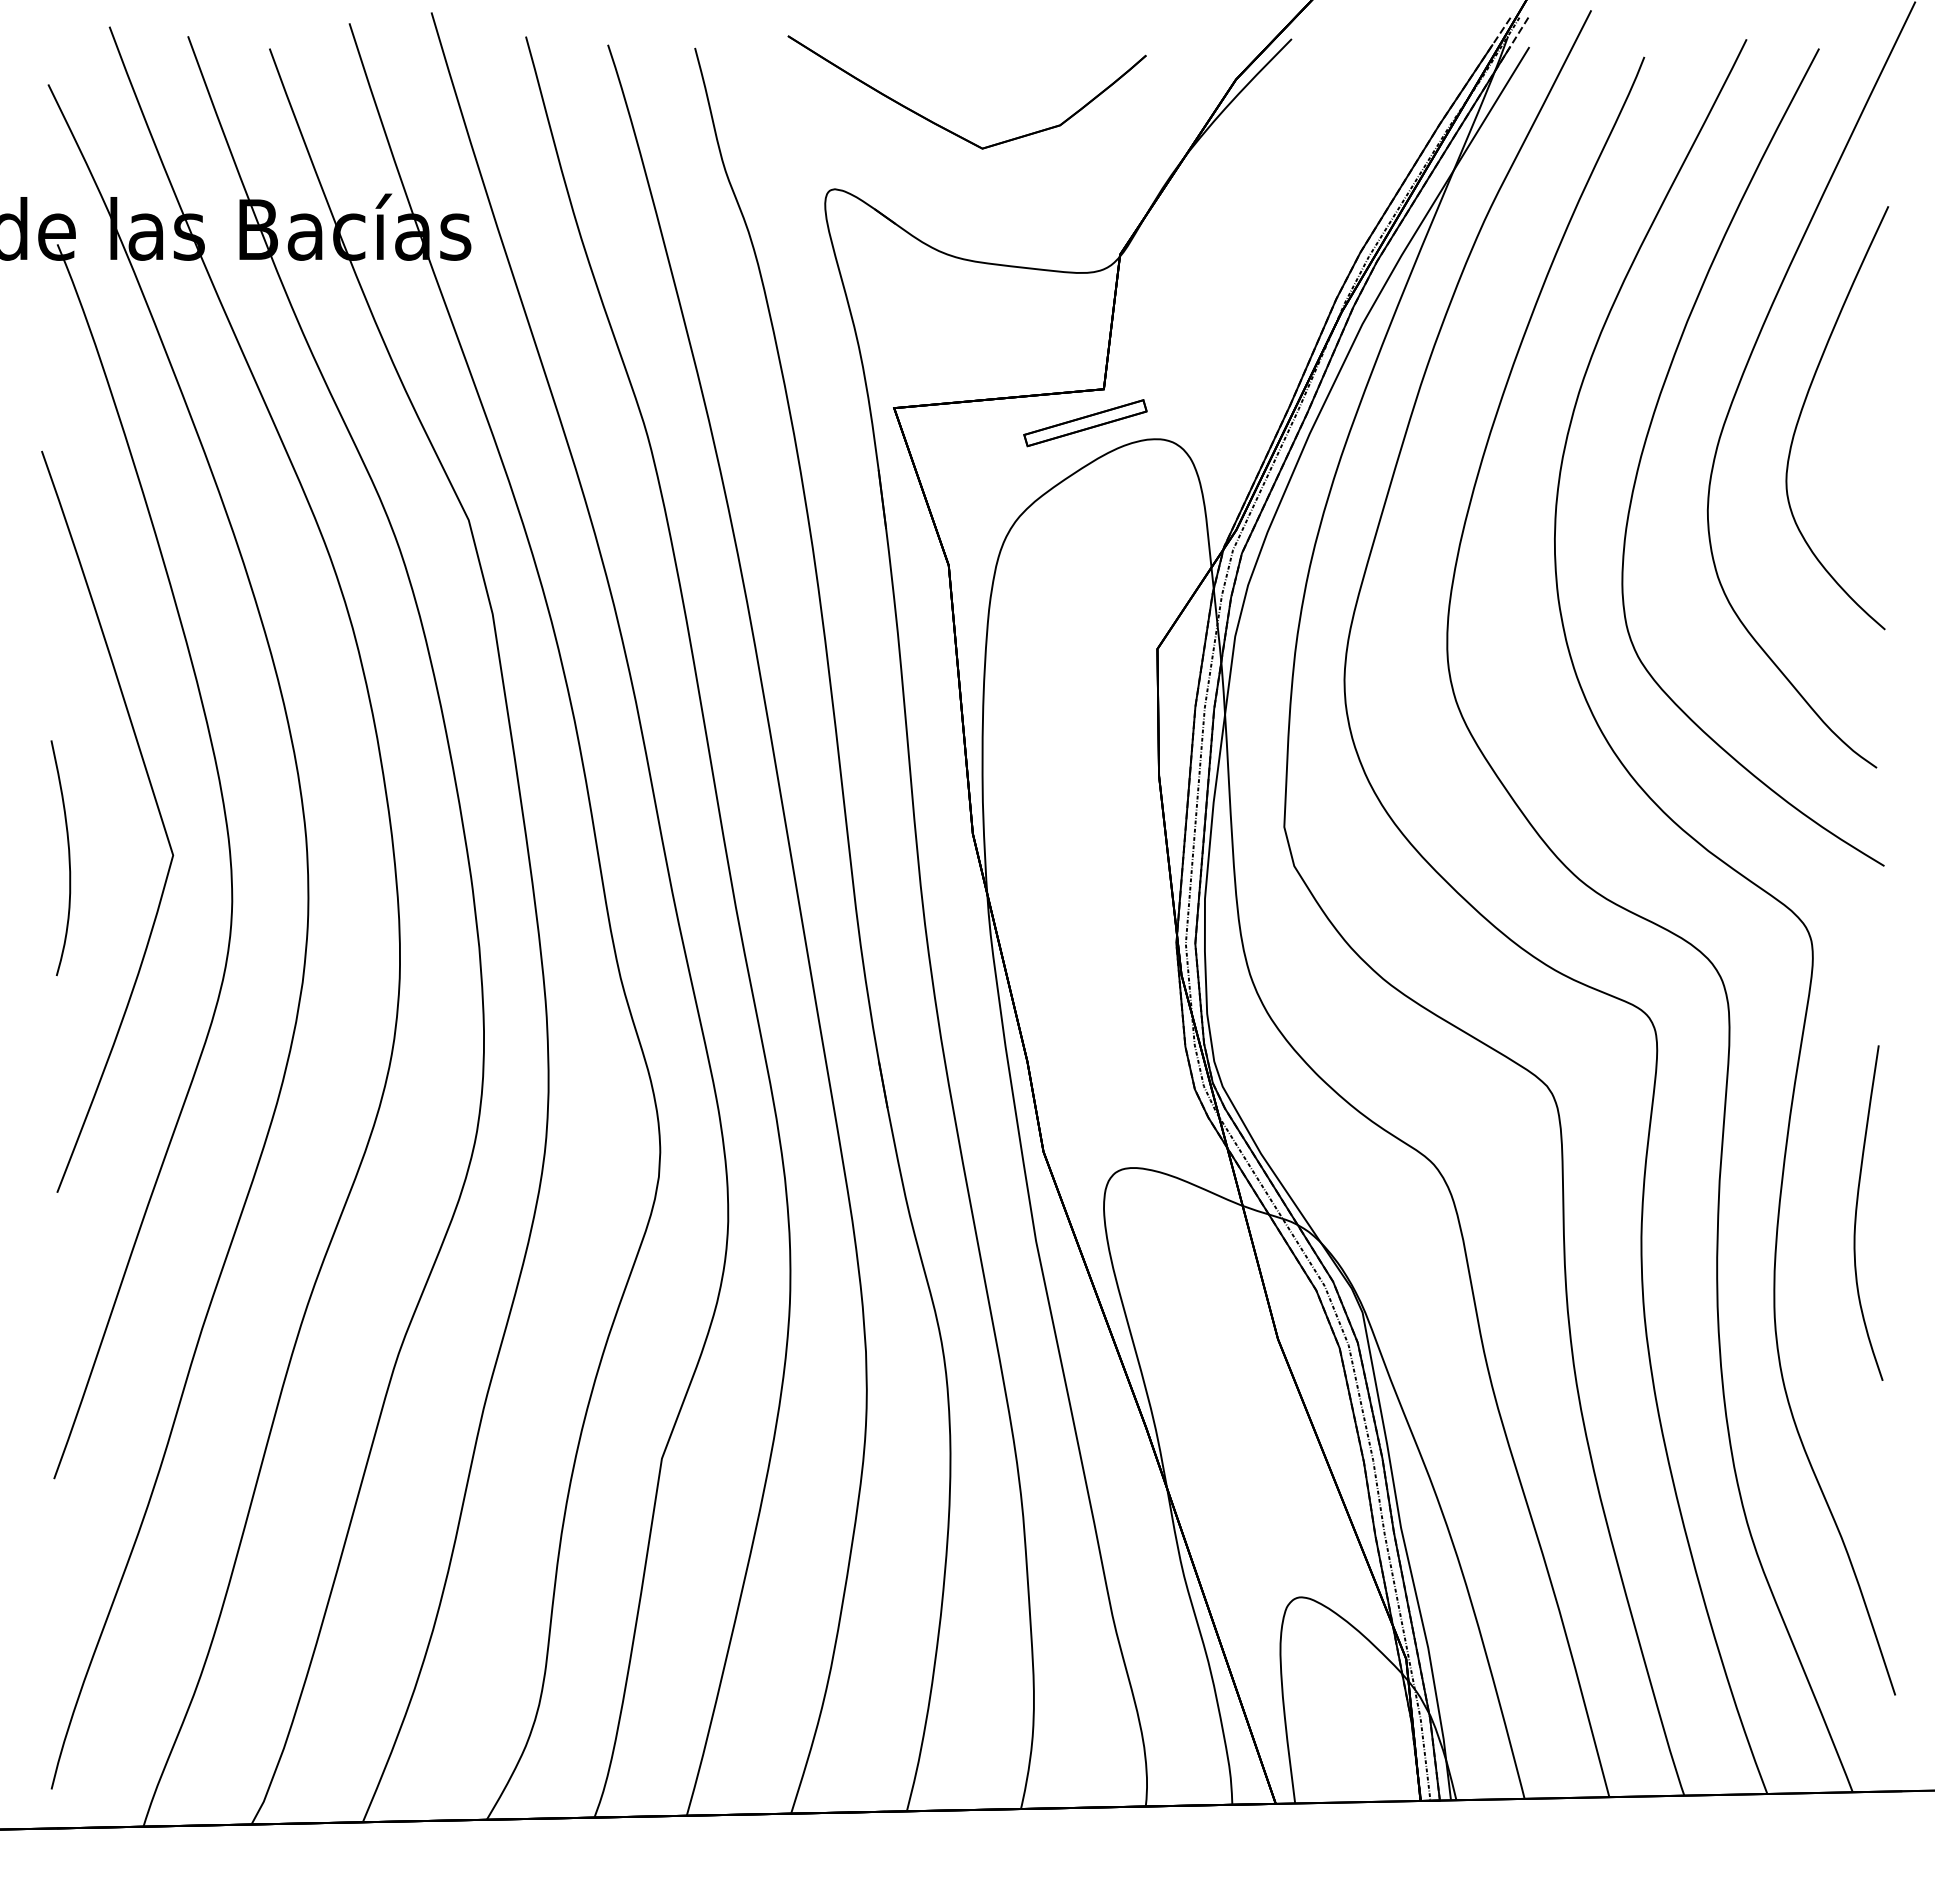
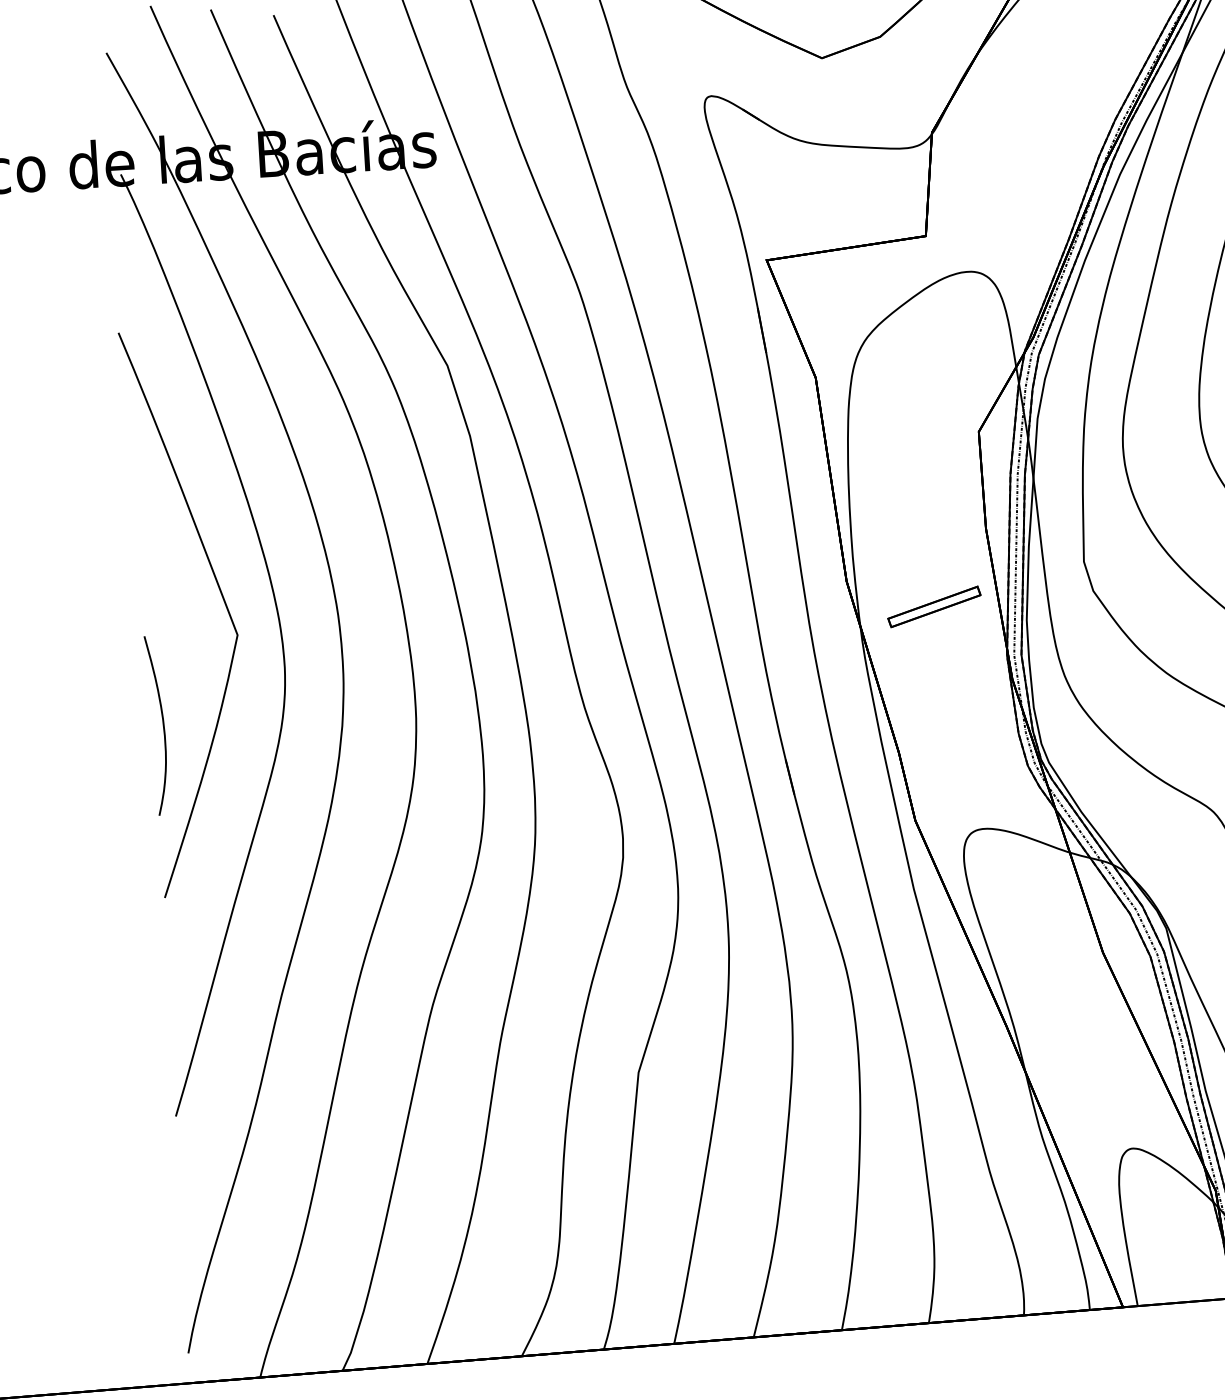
part: (1085, 423) -> (934, 607), moved
part: (68, 858) -> (162, 725), moved

